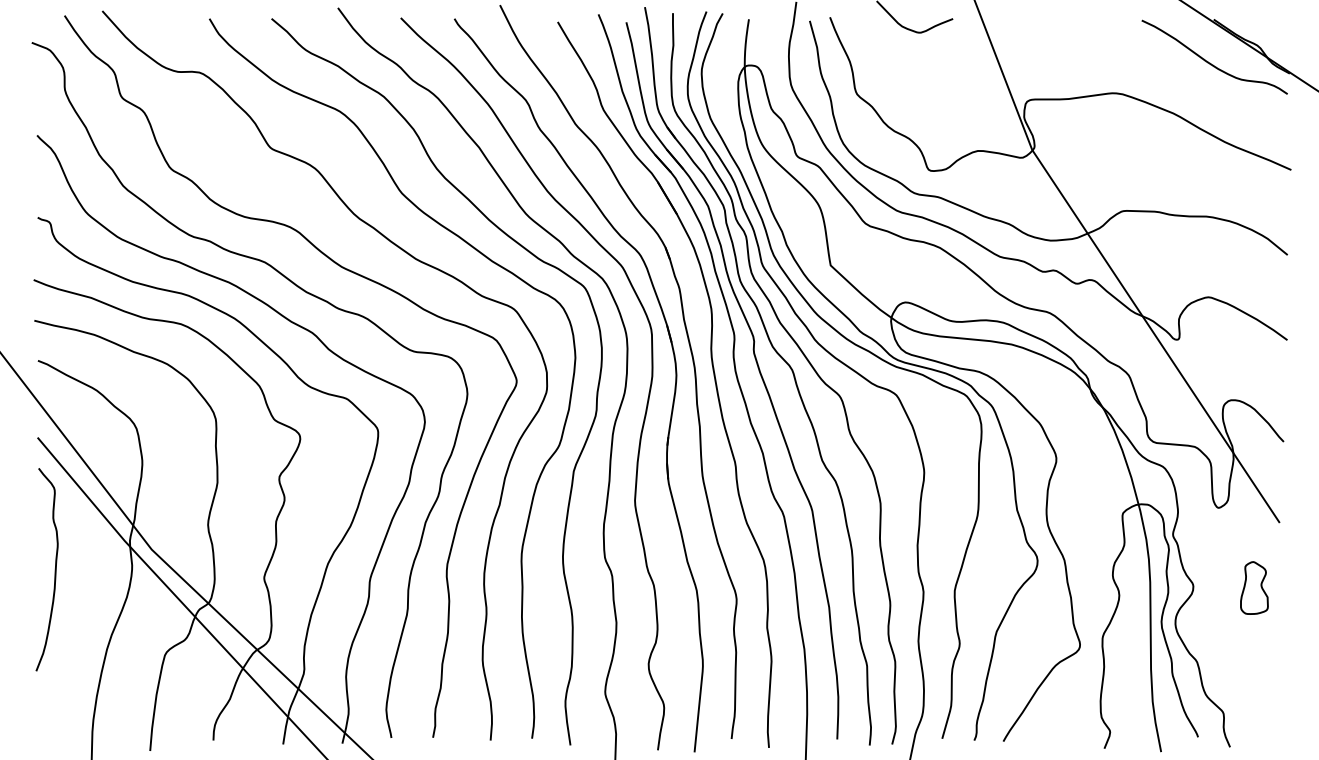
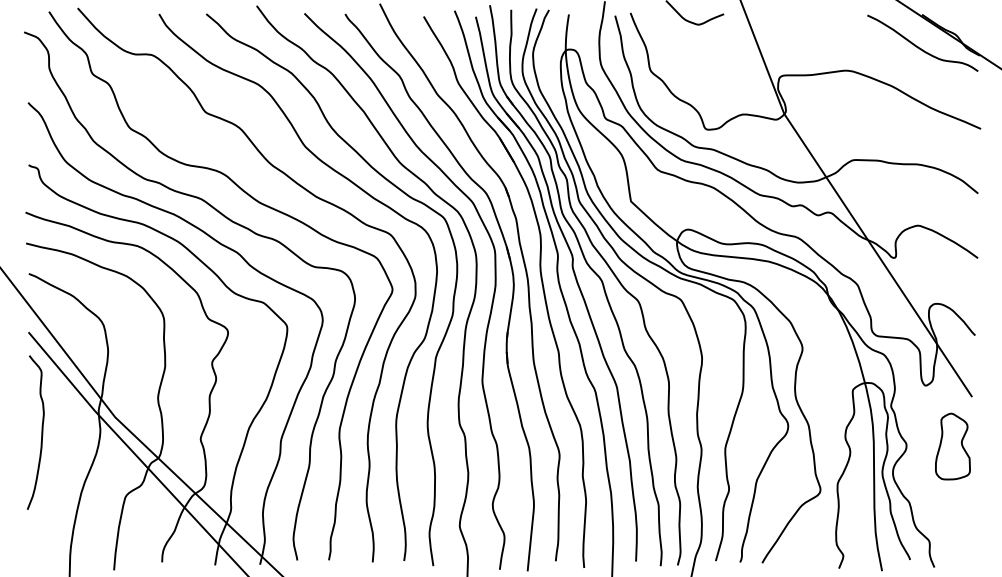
part: (1254, 587) -> (953, 446), size x1.67

